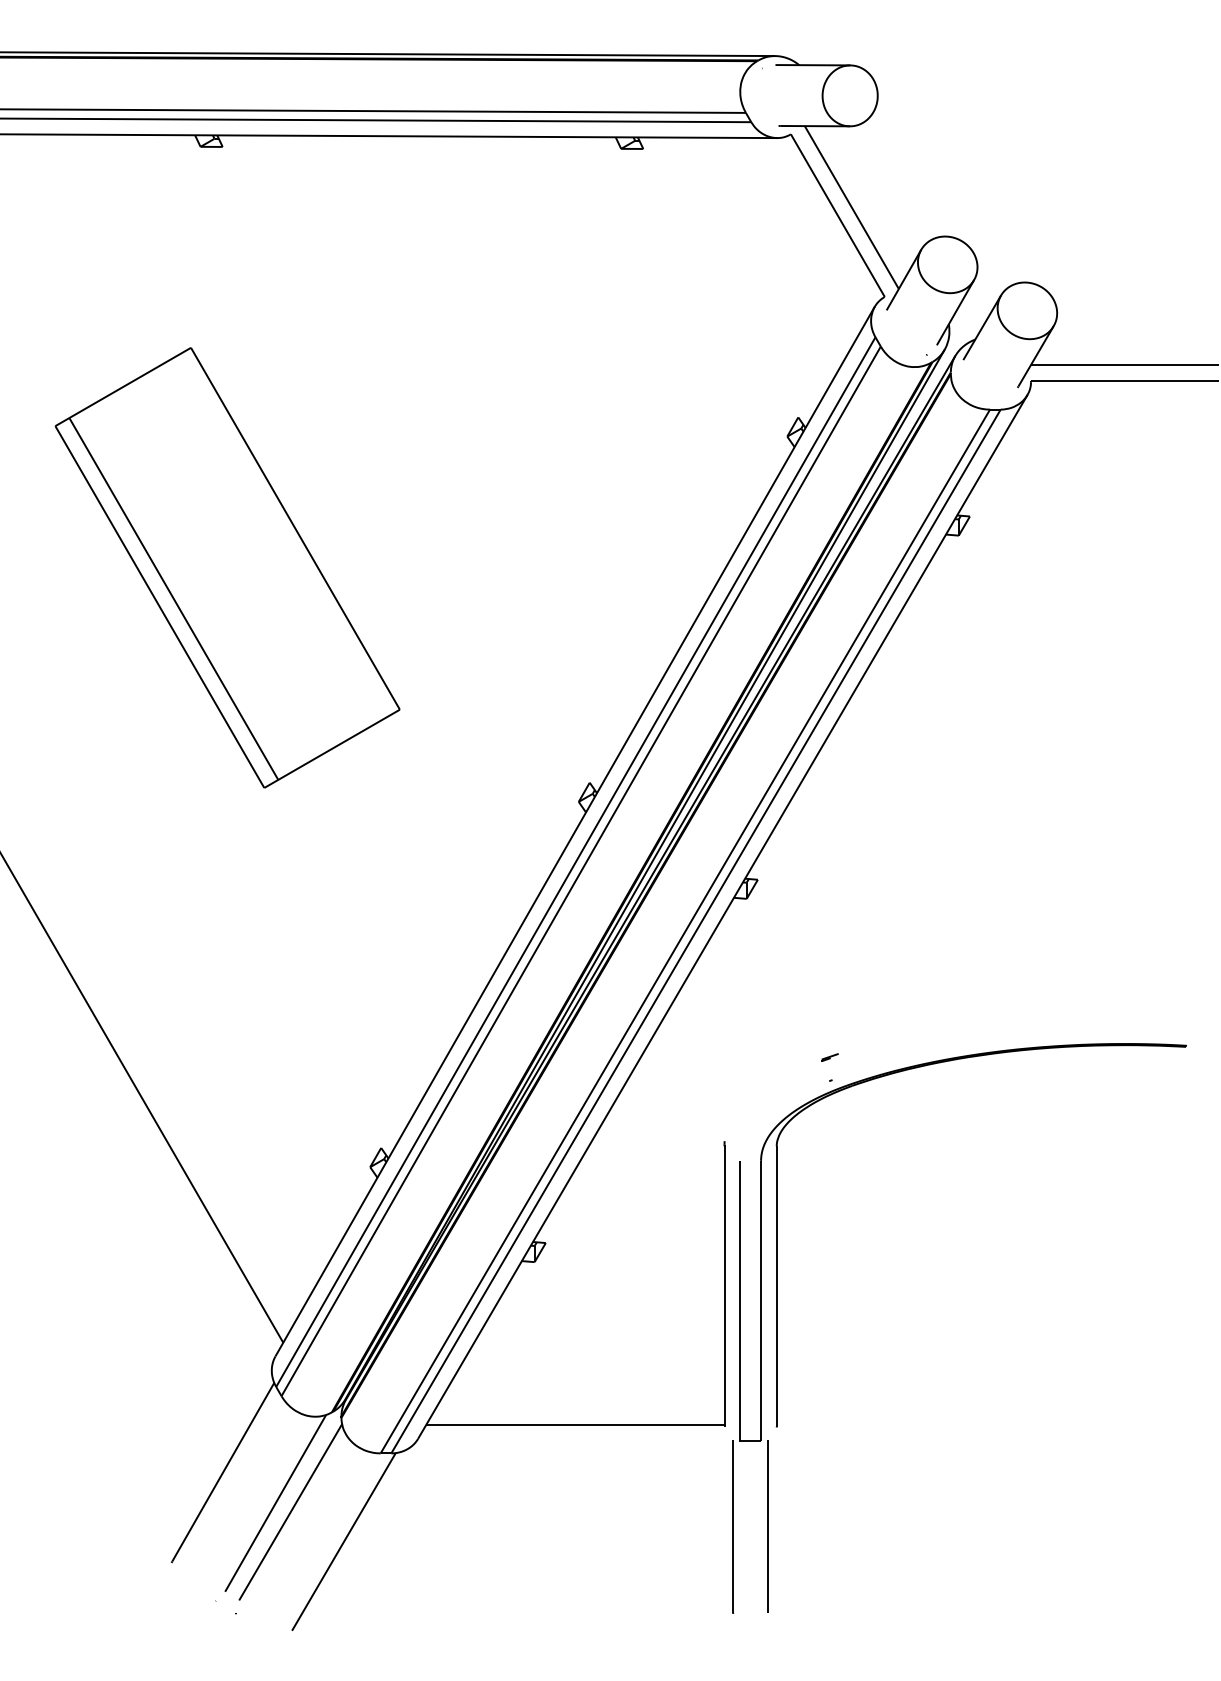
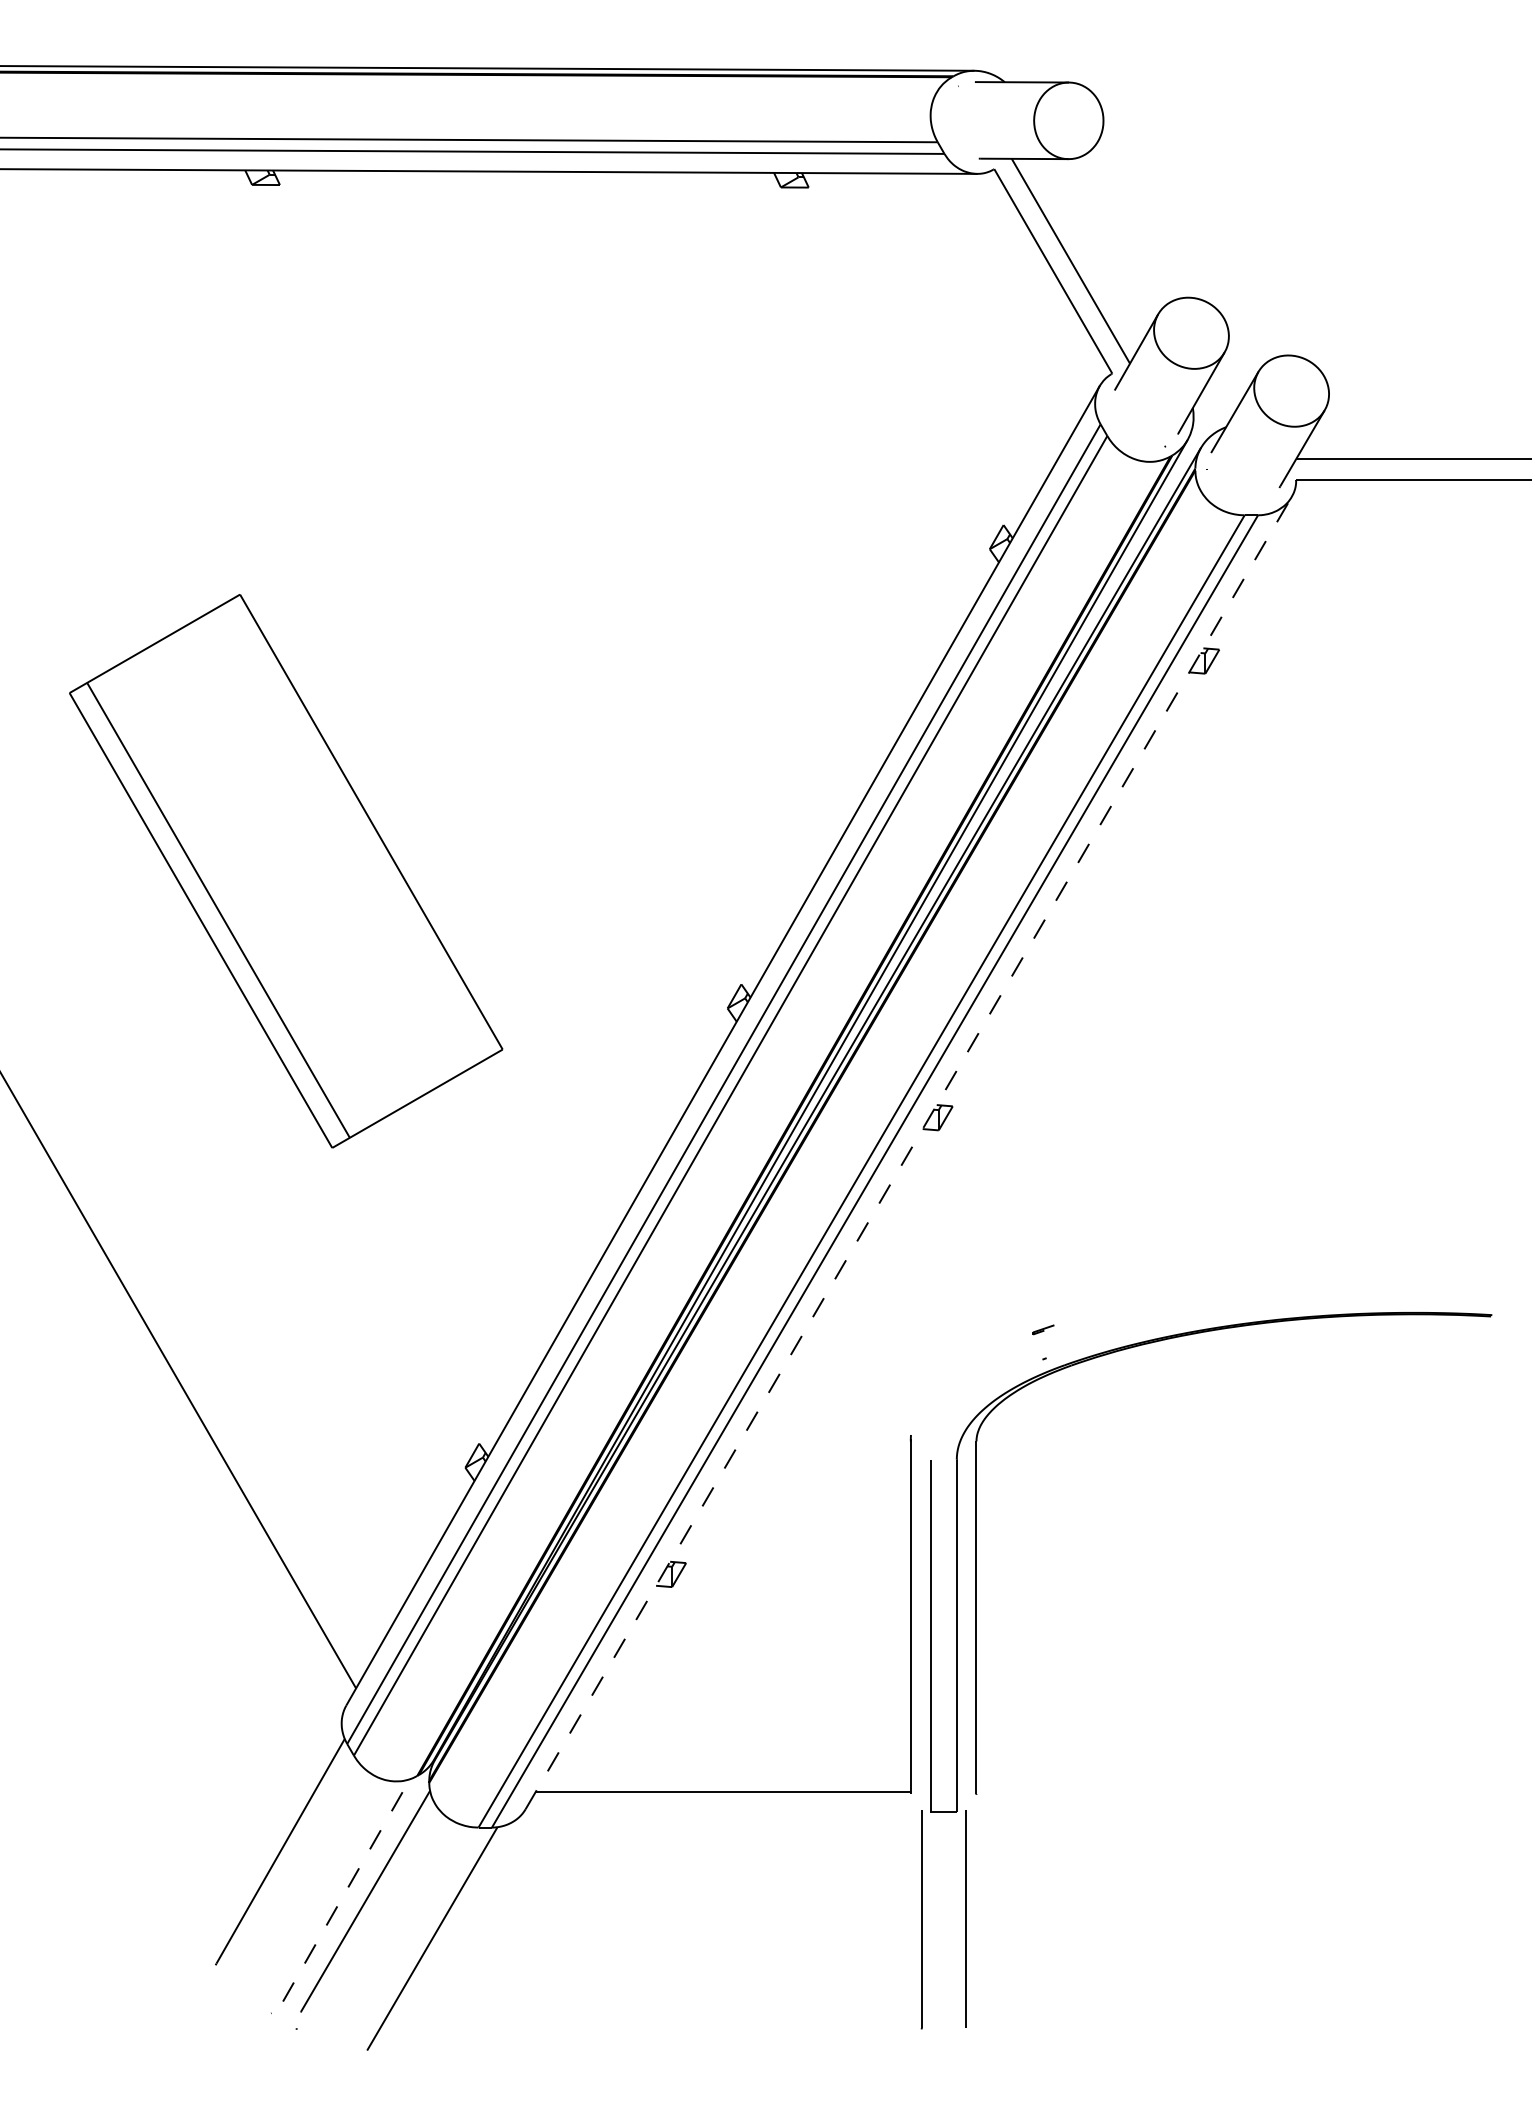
part: (227, 568) -> (286, 871), moved
line: (722, 916) -> (908, 1152), solid -> dashed
line: (275, 1503) -> (346, 1890), solid -> dashed

